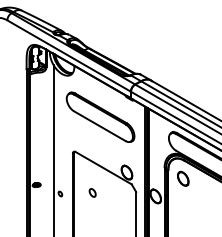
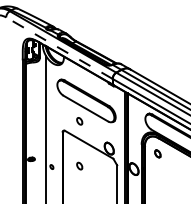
line: (68, 55) -> (58, 47), solid -> dashed
part: (92, 140) -> (79, 120), added
part: (183, 178) -> (157, 153), size x0.6

